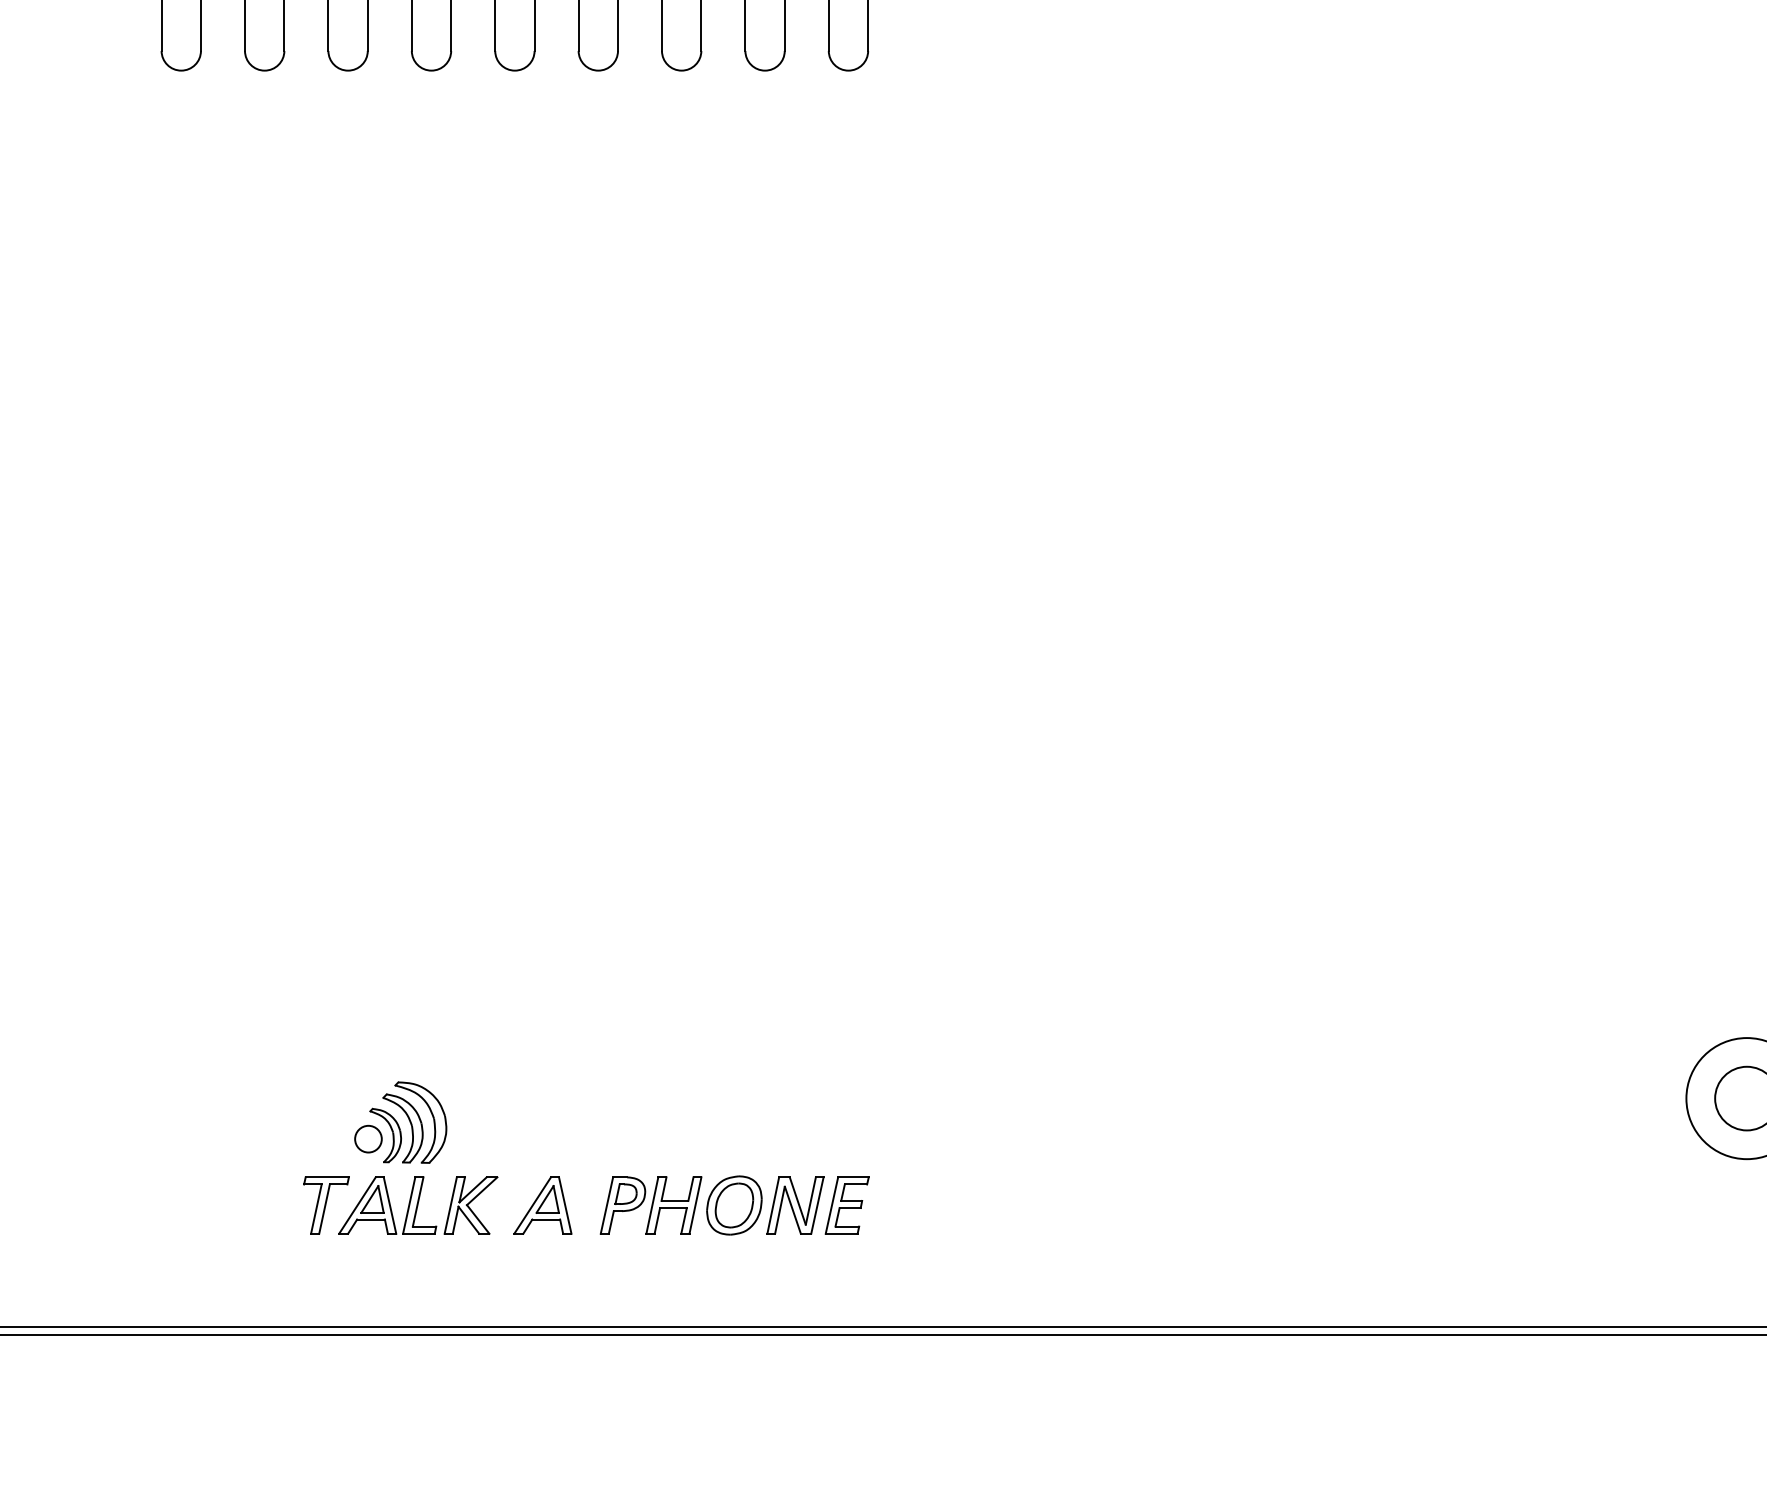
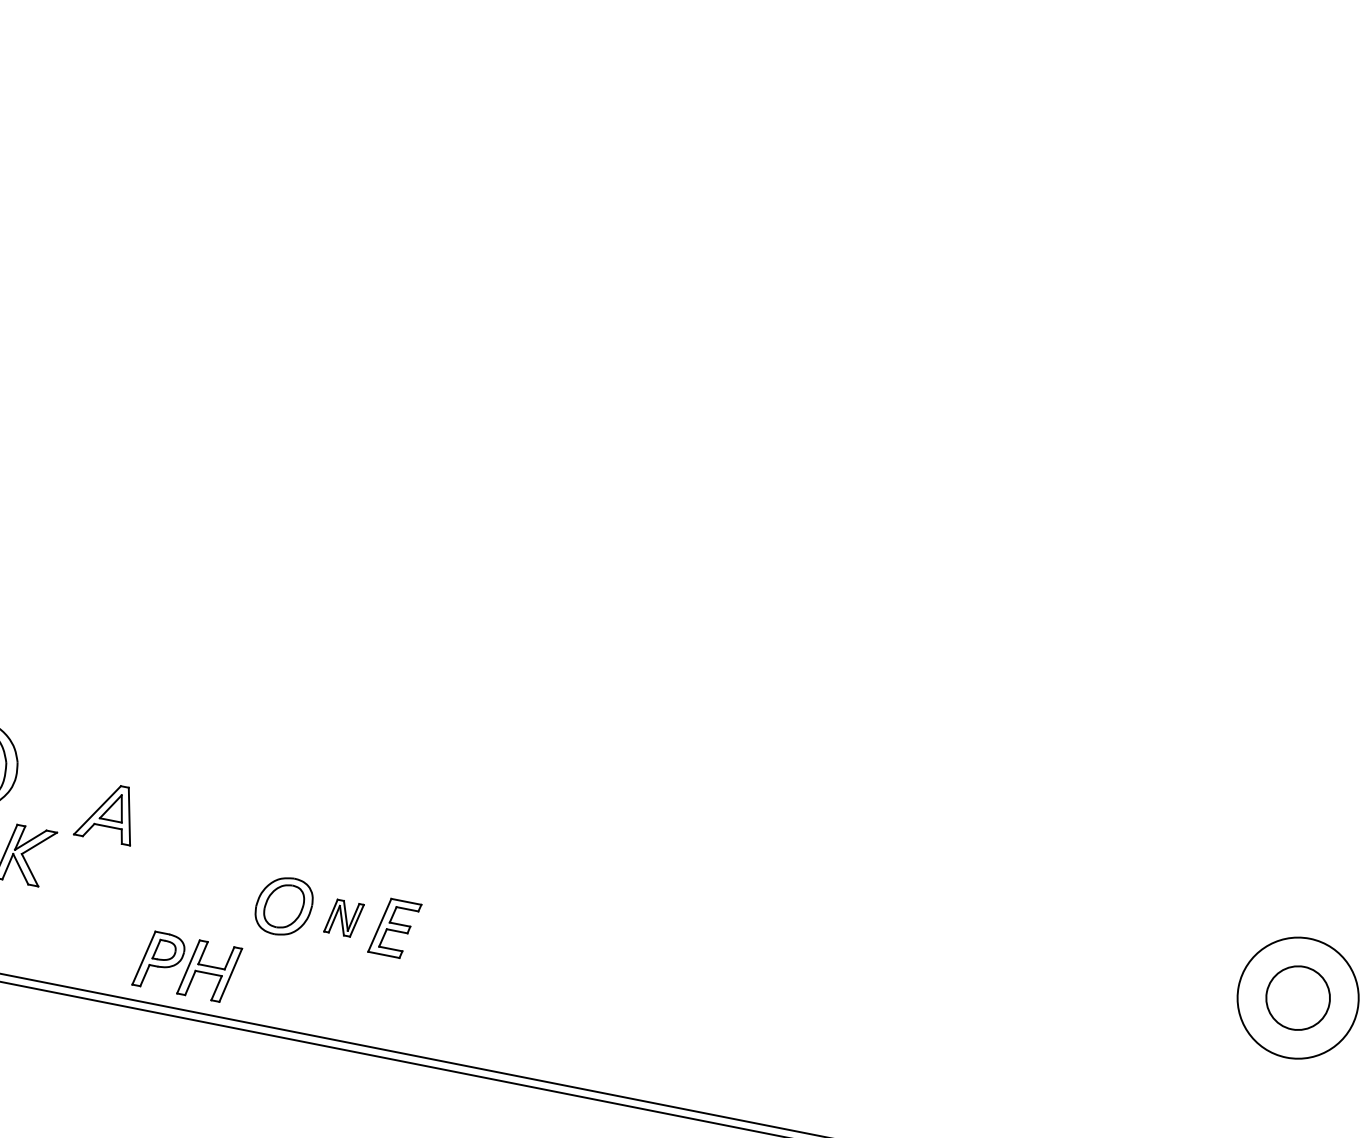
part: (542, 1205) -> (107, 812), moved
part: (650, 1205) -> (186, 966), moved
part: (795, 1205) -> (344, 918), size x0.6

